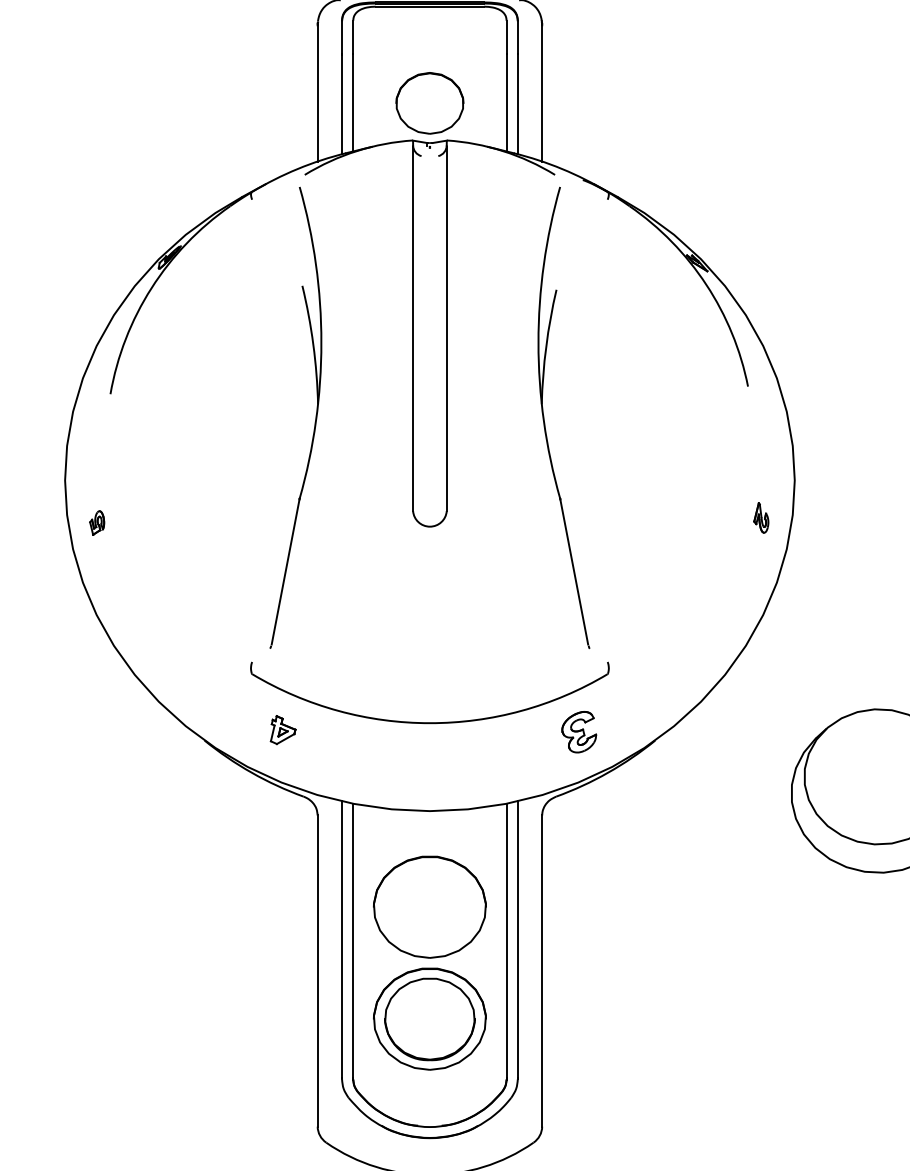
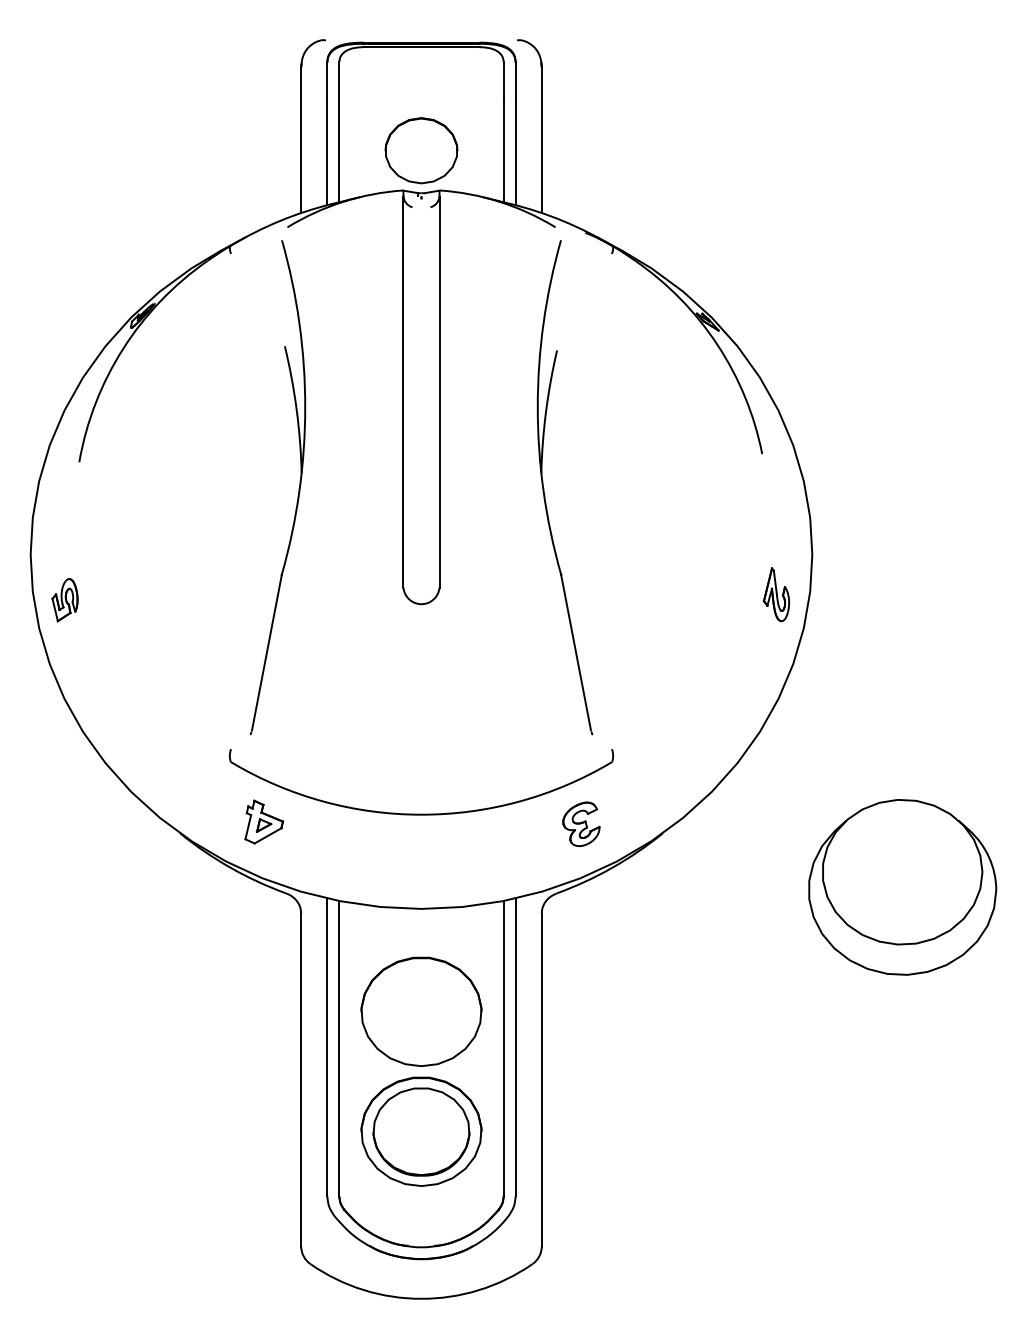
part: (761, 517) -> (776, 594), size x1.67
part: (96, 523) -> (64, 600), size x1.67
part: (283, 729) -> (264, 821), size x1.43

